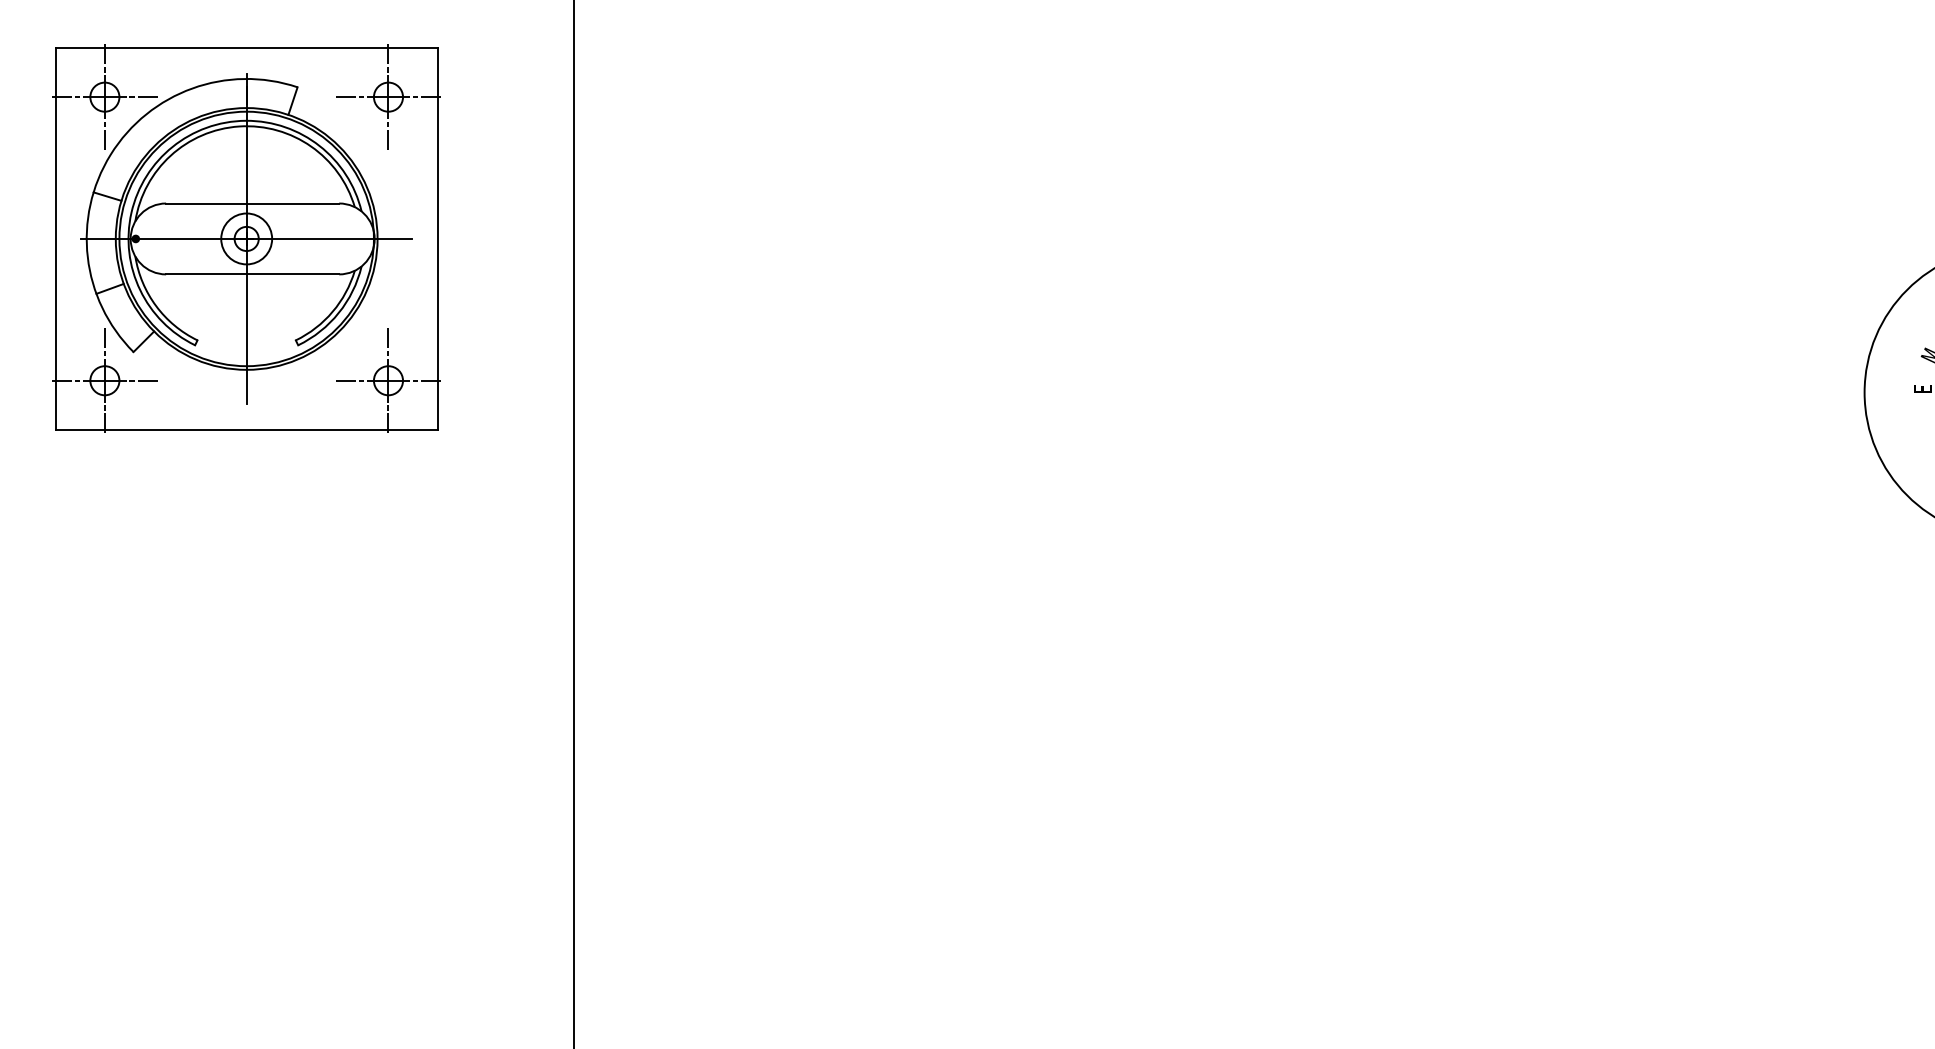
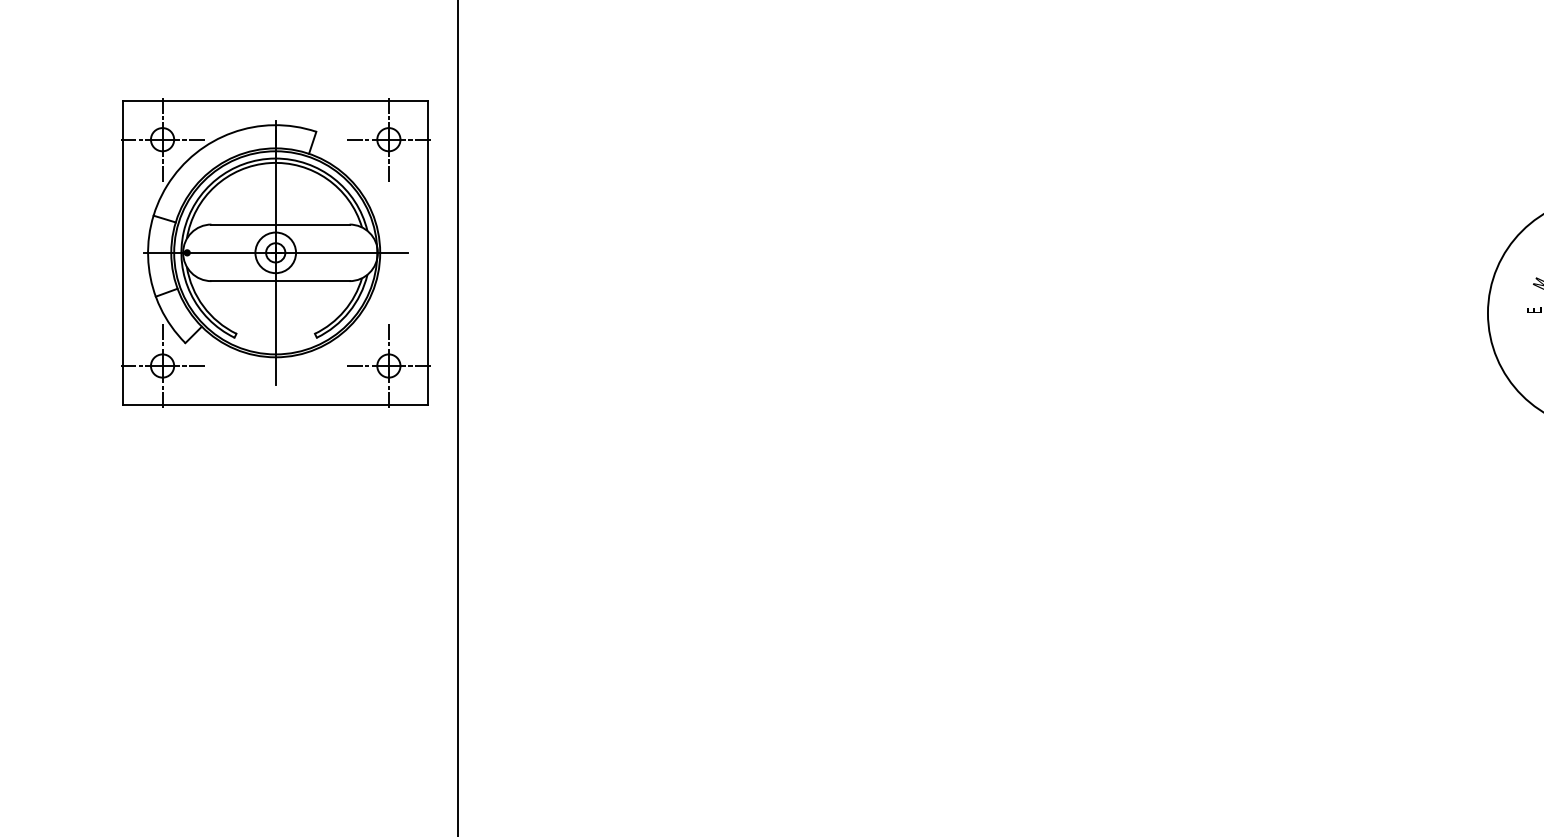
part: (246, 238) -> (275, 252), moved

